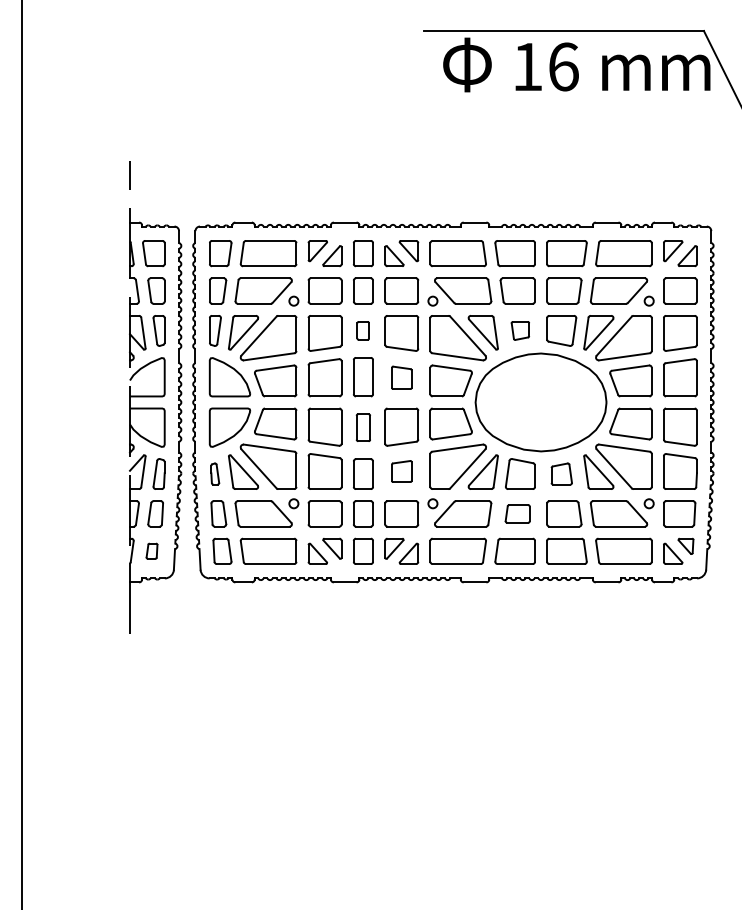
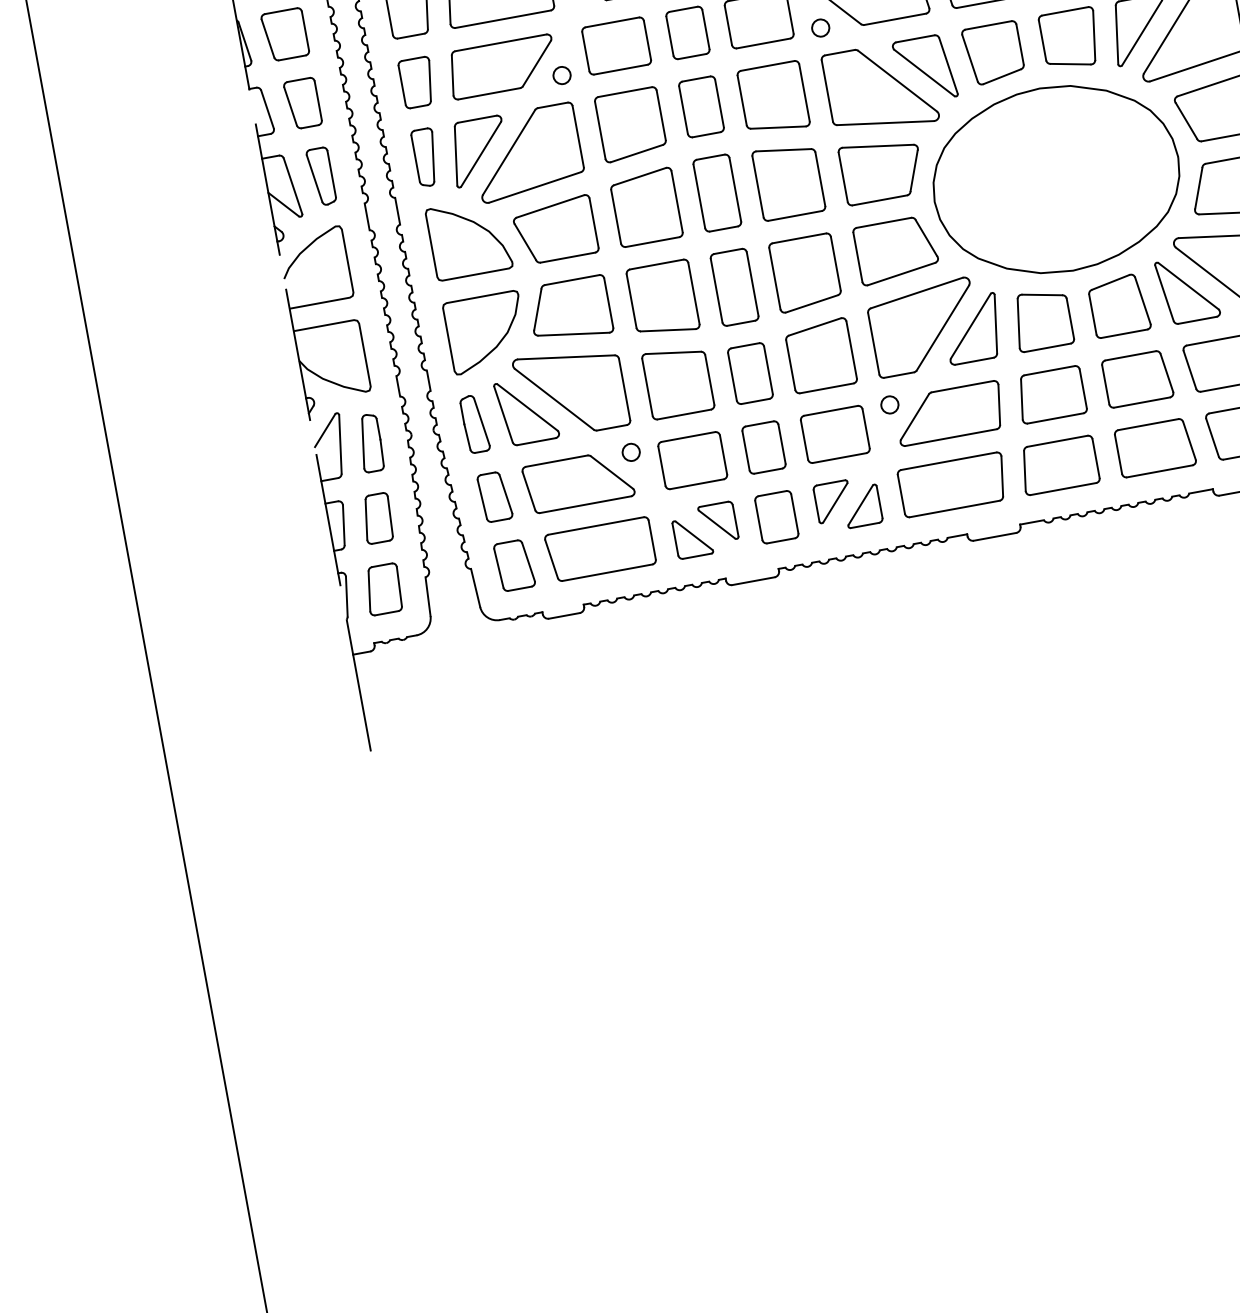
part: (362, 330) -> (699, 106), size x1.67
part: (520, 330) -> (993, 52), size x1.67
part: (401, 377) -> (788, 180), size x1.67
part: (363, 427) -> (734, 286), size x1.43
part: (401, 471) -> (820, 355), size x1.67
part: (214, 473) -> (473, 423), size x1.43
part: (561, 473) -> (1118, 304), size x1.43
part: (517, 513) -> (1050, 394), size x1.43
part: (151, 550) -> (382, 587), size x1.67

